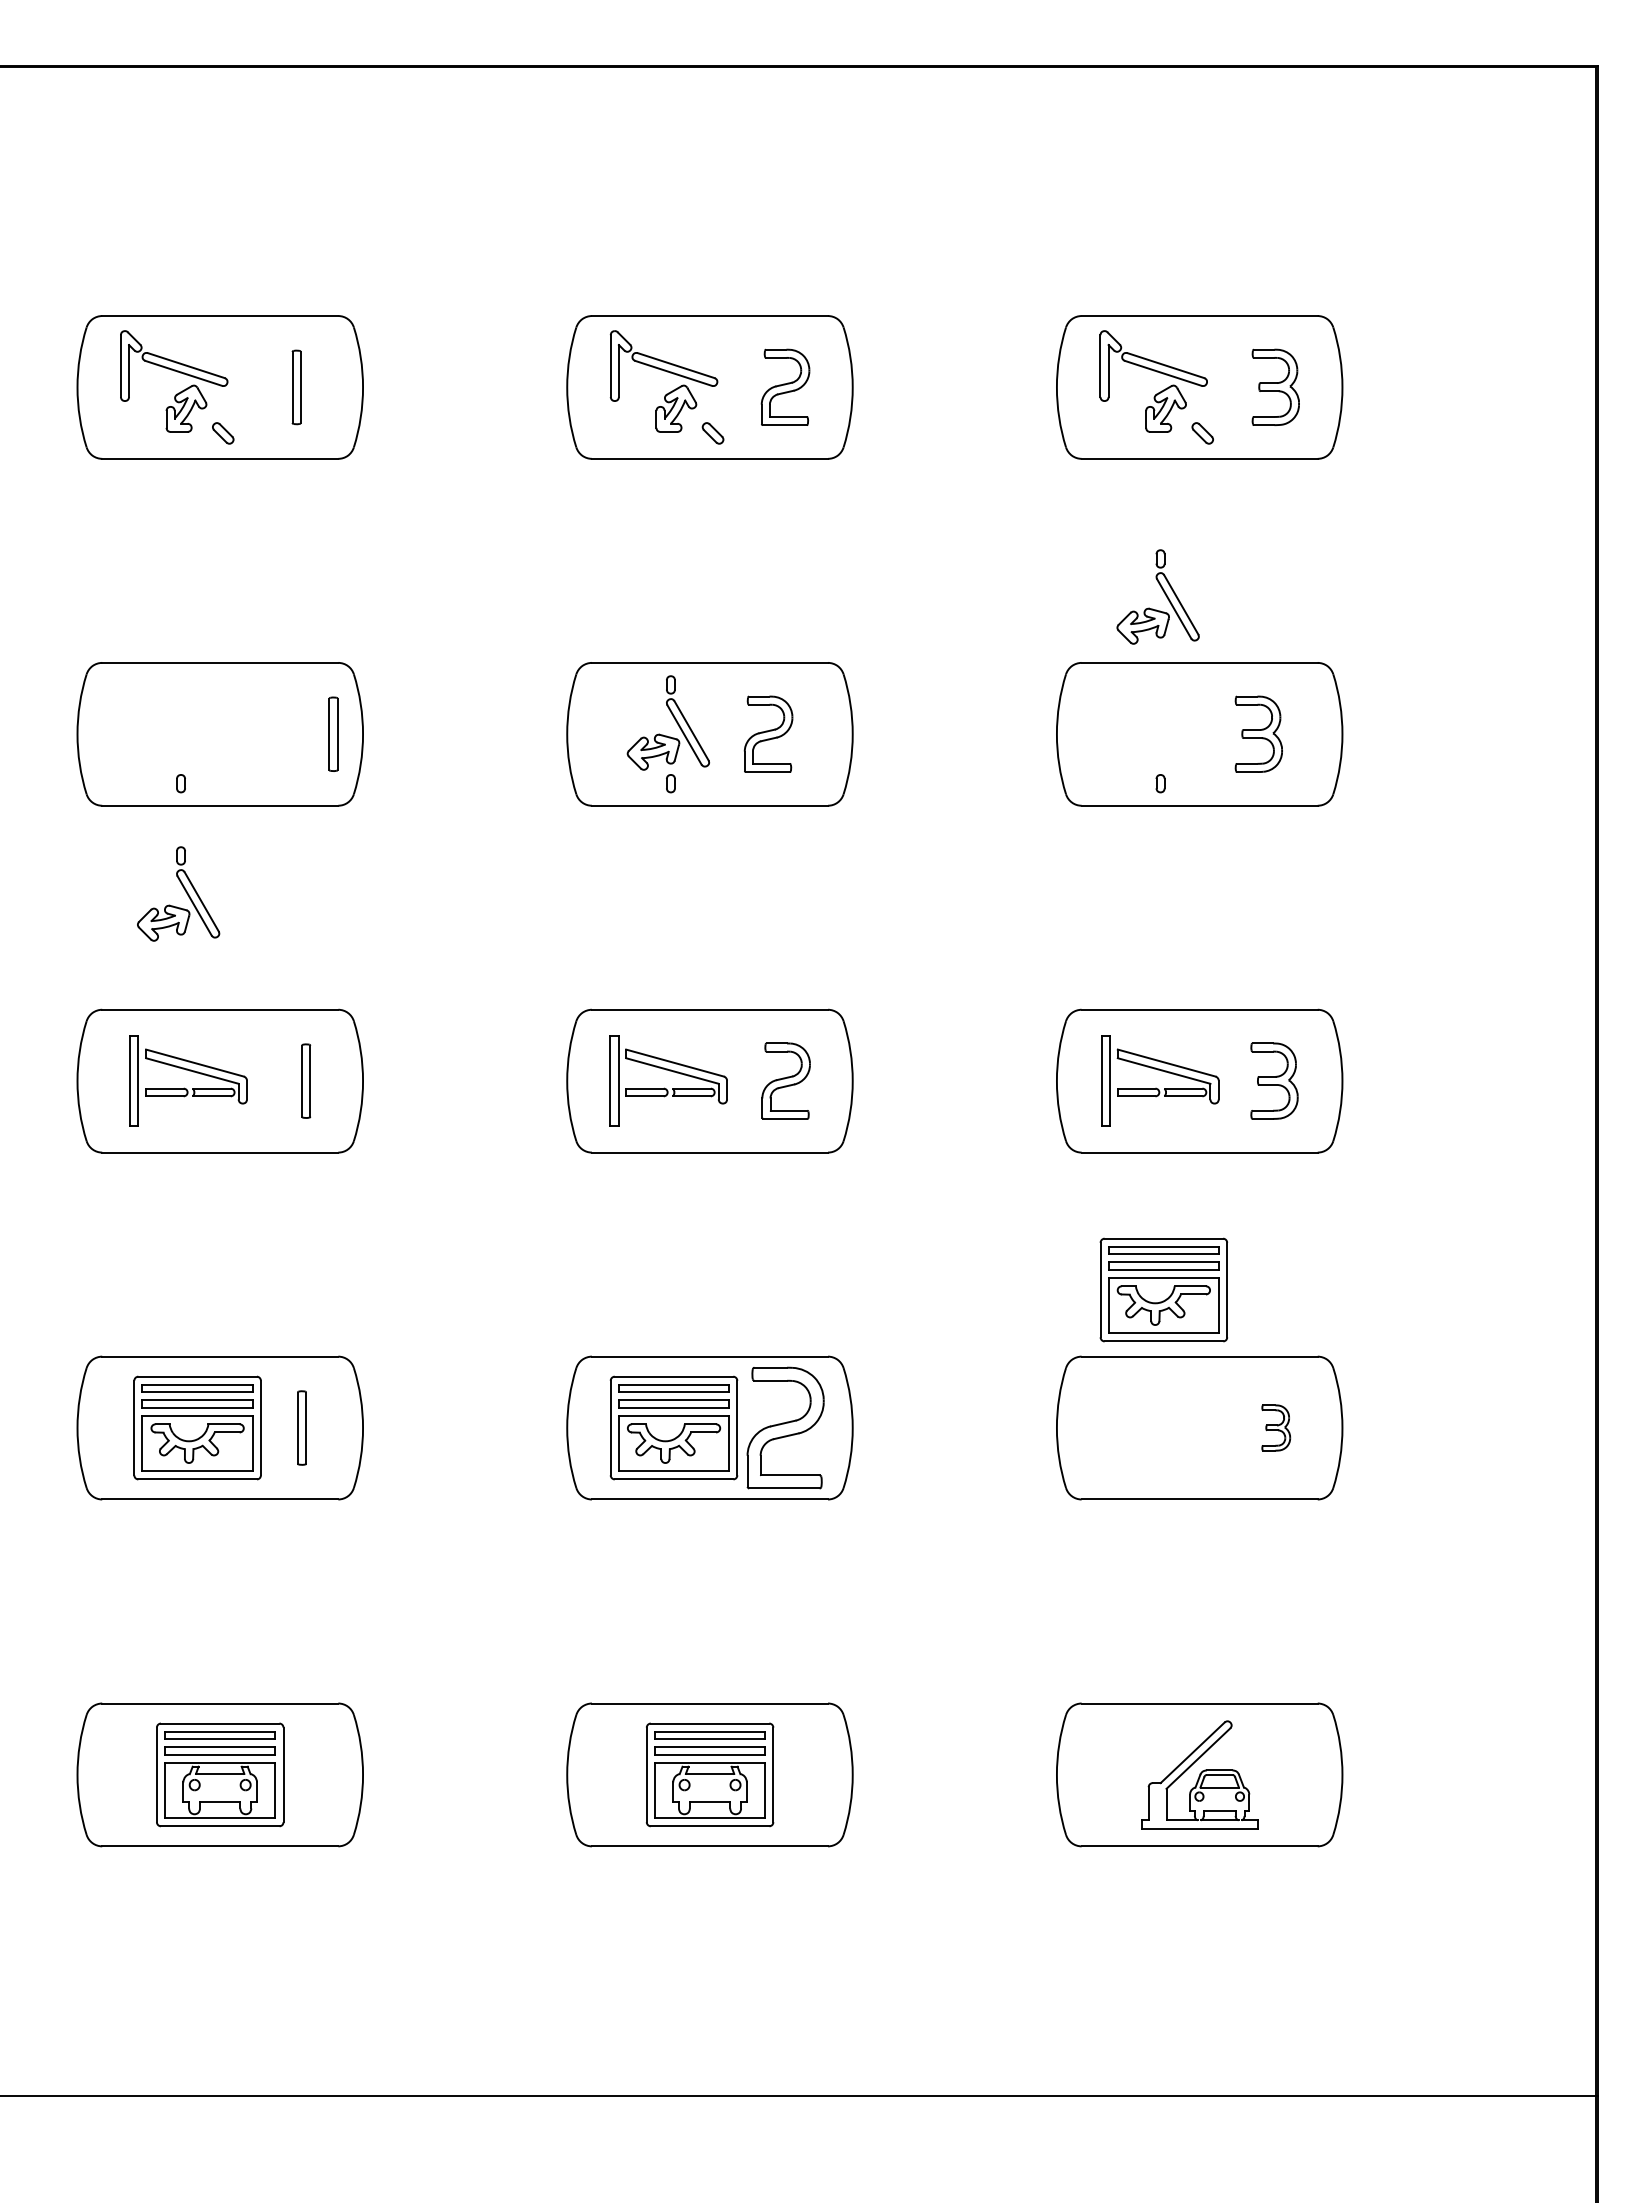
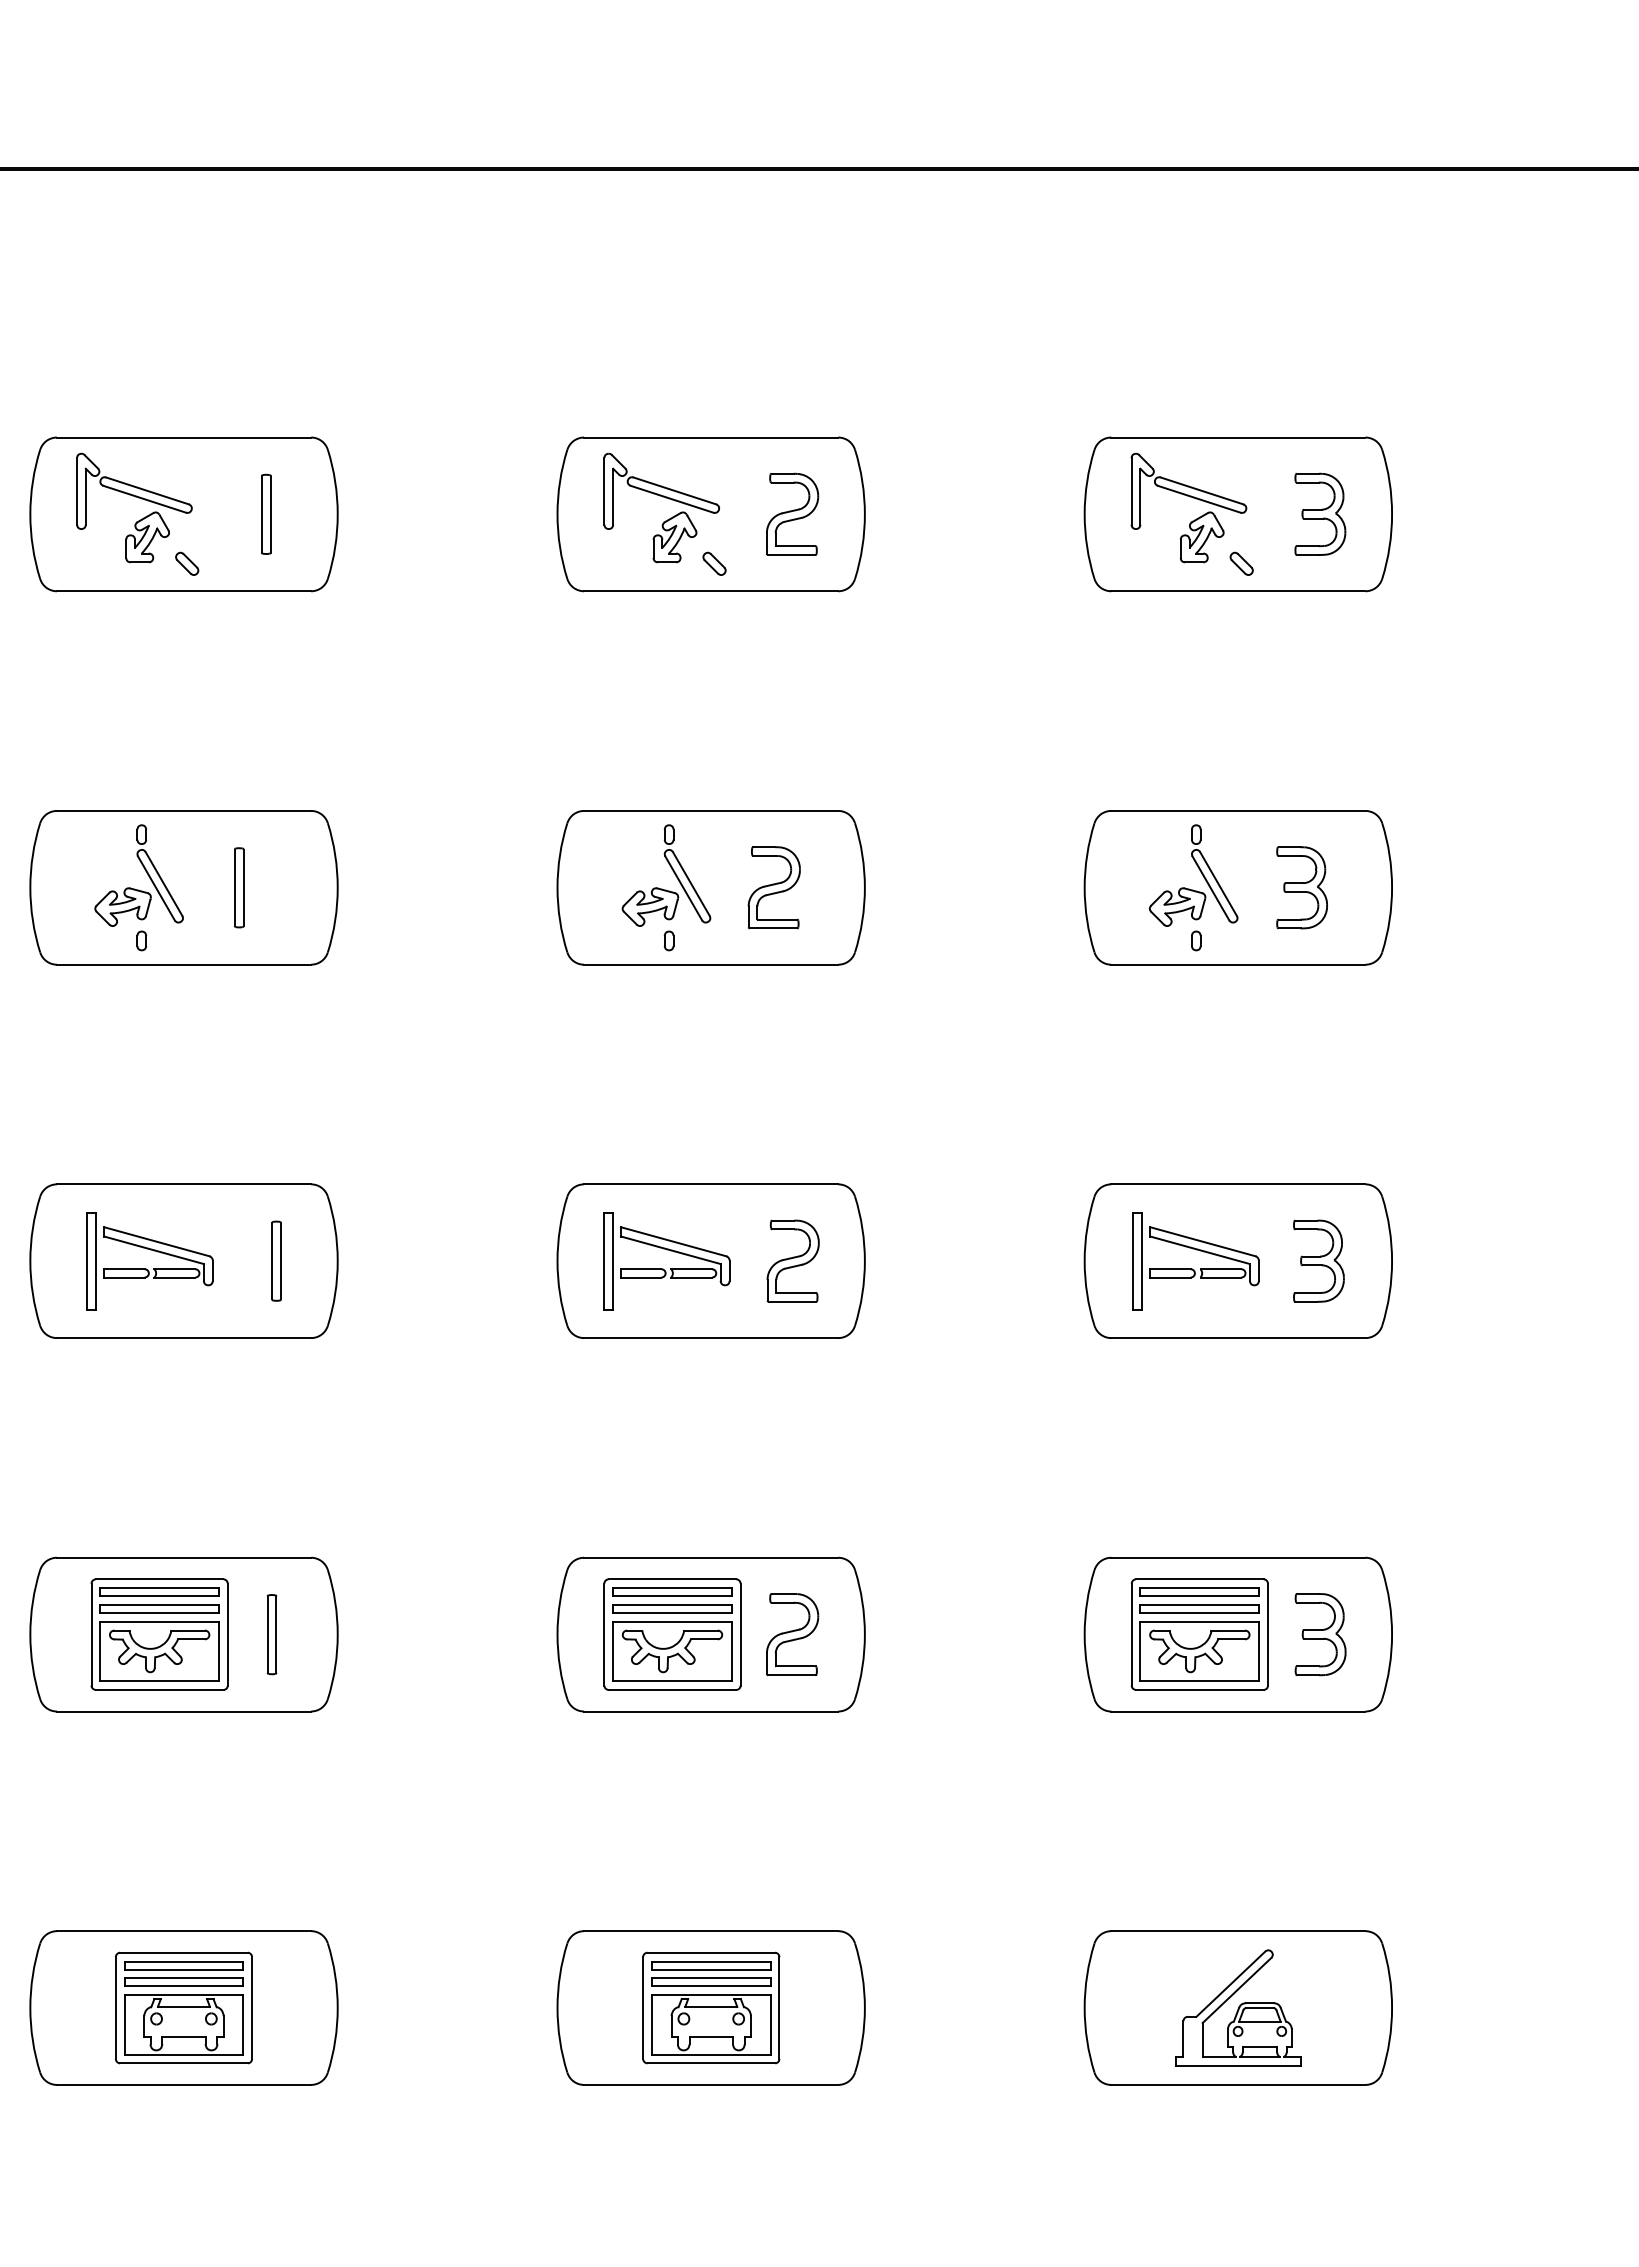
part: (1163, 592) -> (1199, 870), moved
part: (333, 733) -> (239, 886), moved
part: (184, 890) -> (145, 871), moved
part: (1163, 1289) -> (1199, 1634), moved
part: (785, 1427) -> (792, 1634), size x0.62
part: (1276, 1427) -> (1321, 1634), size x1.67

